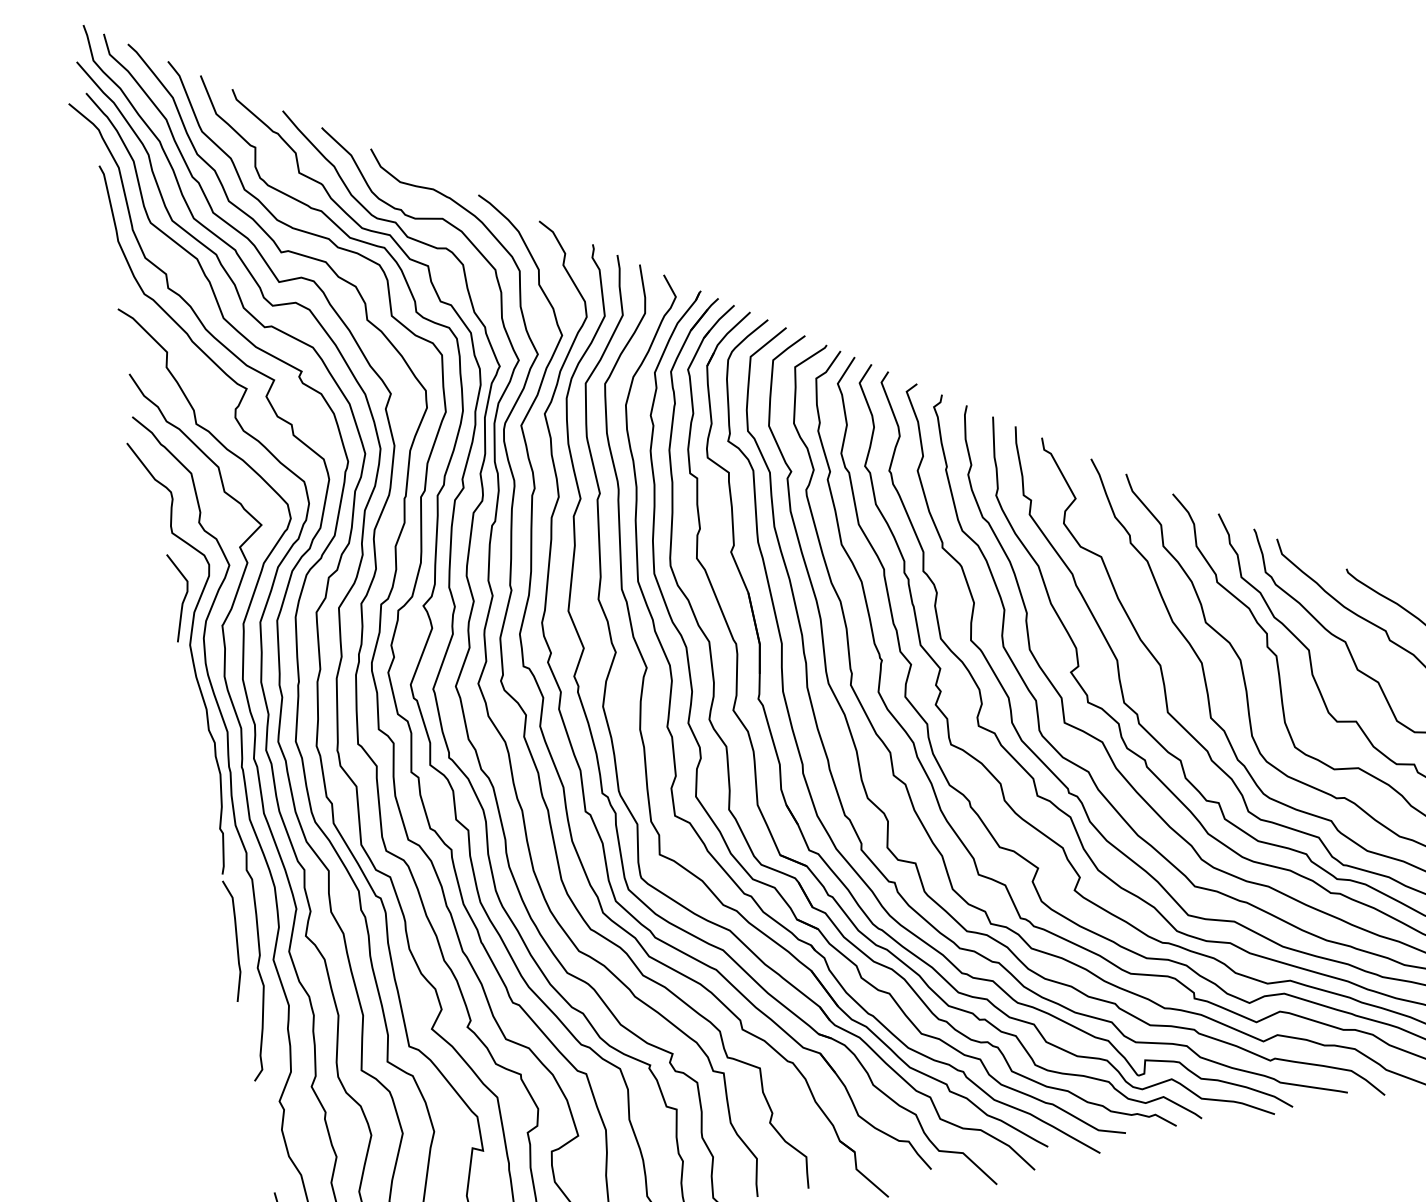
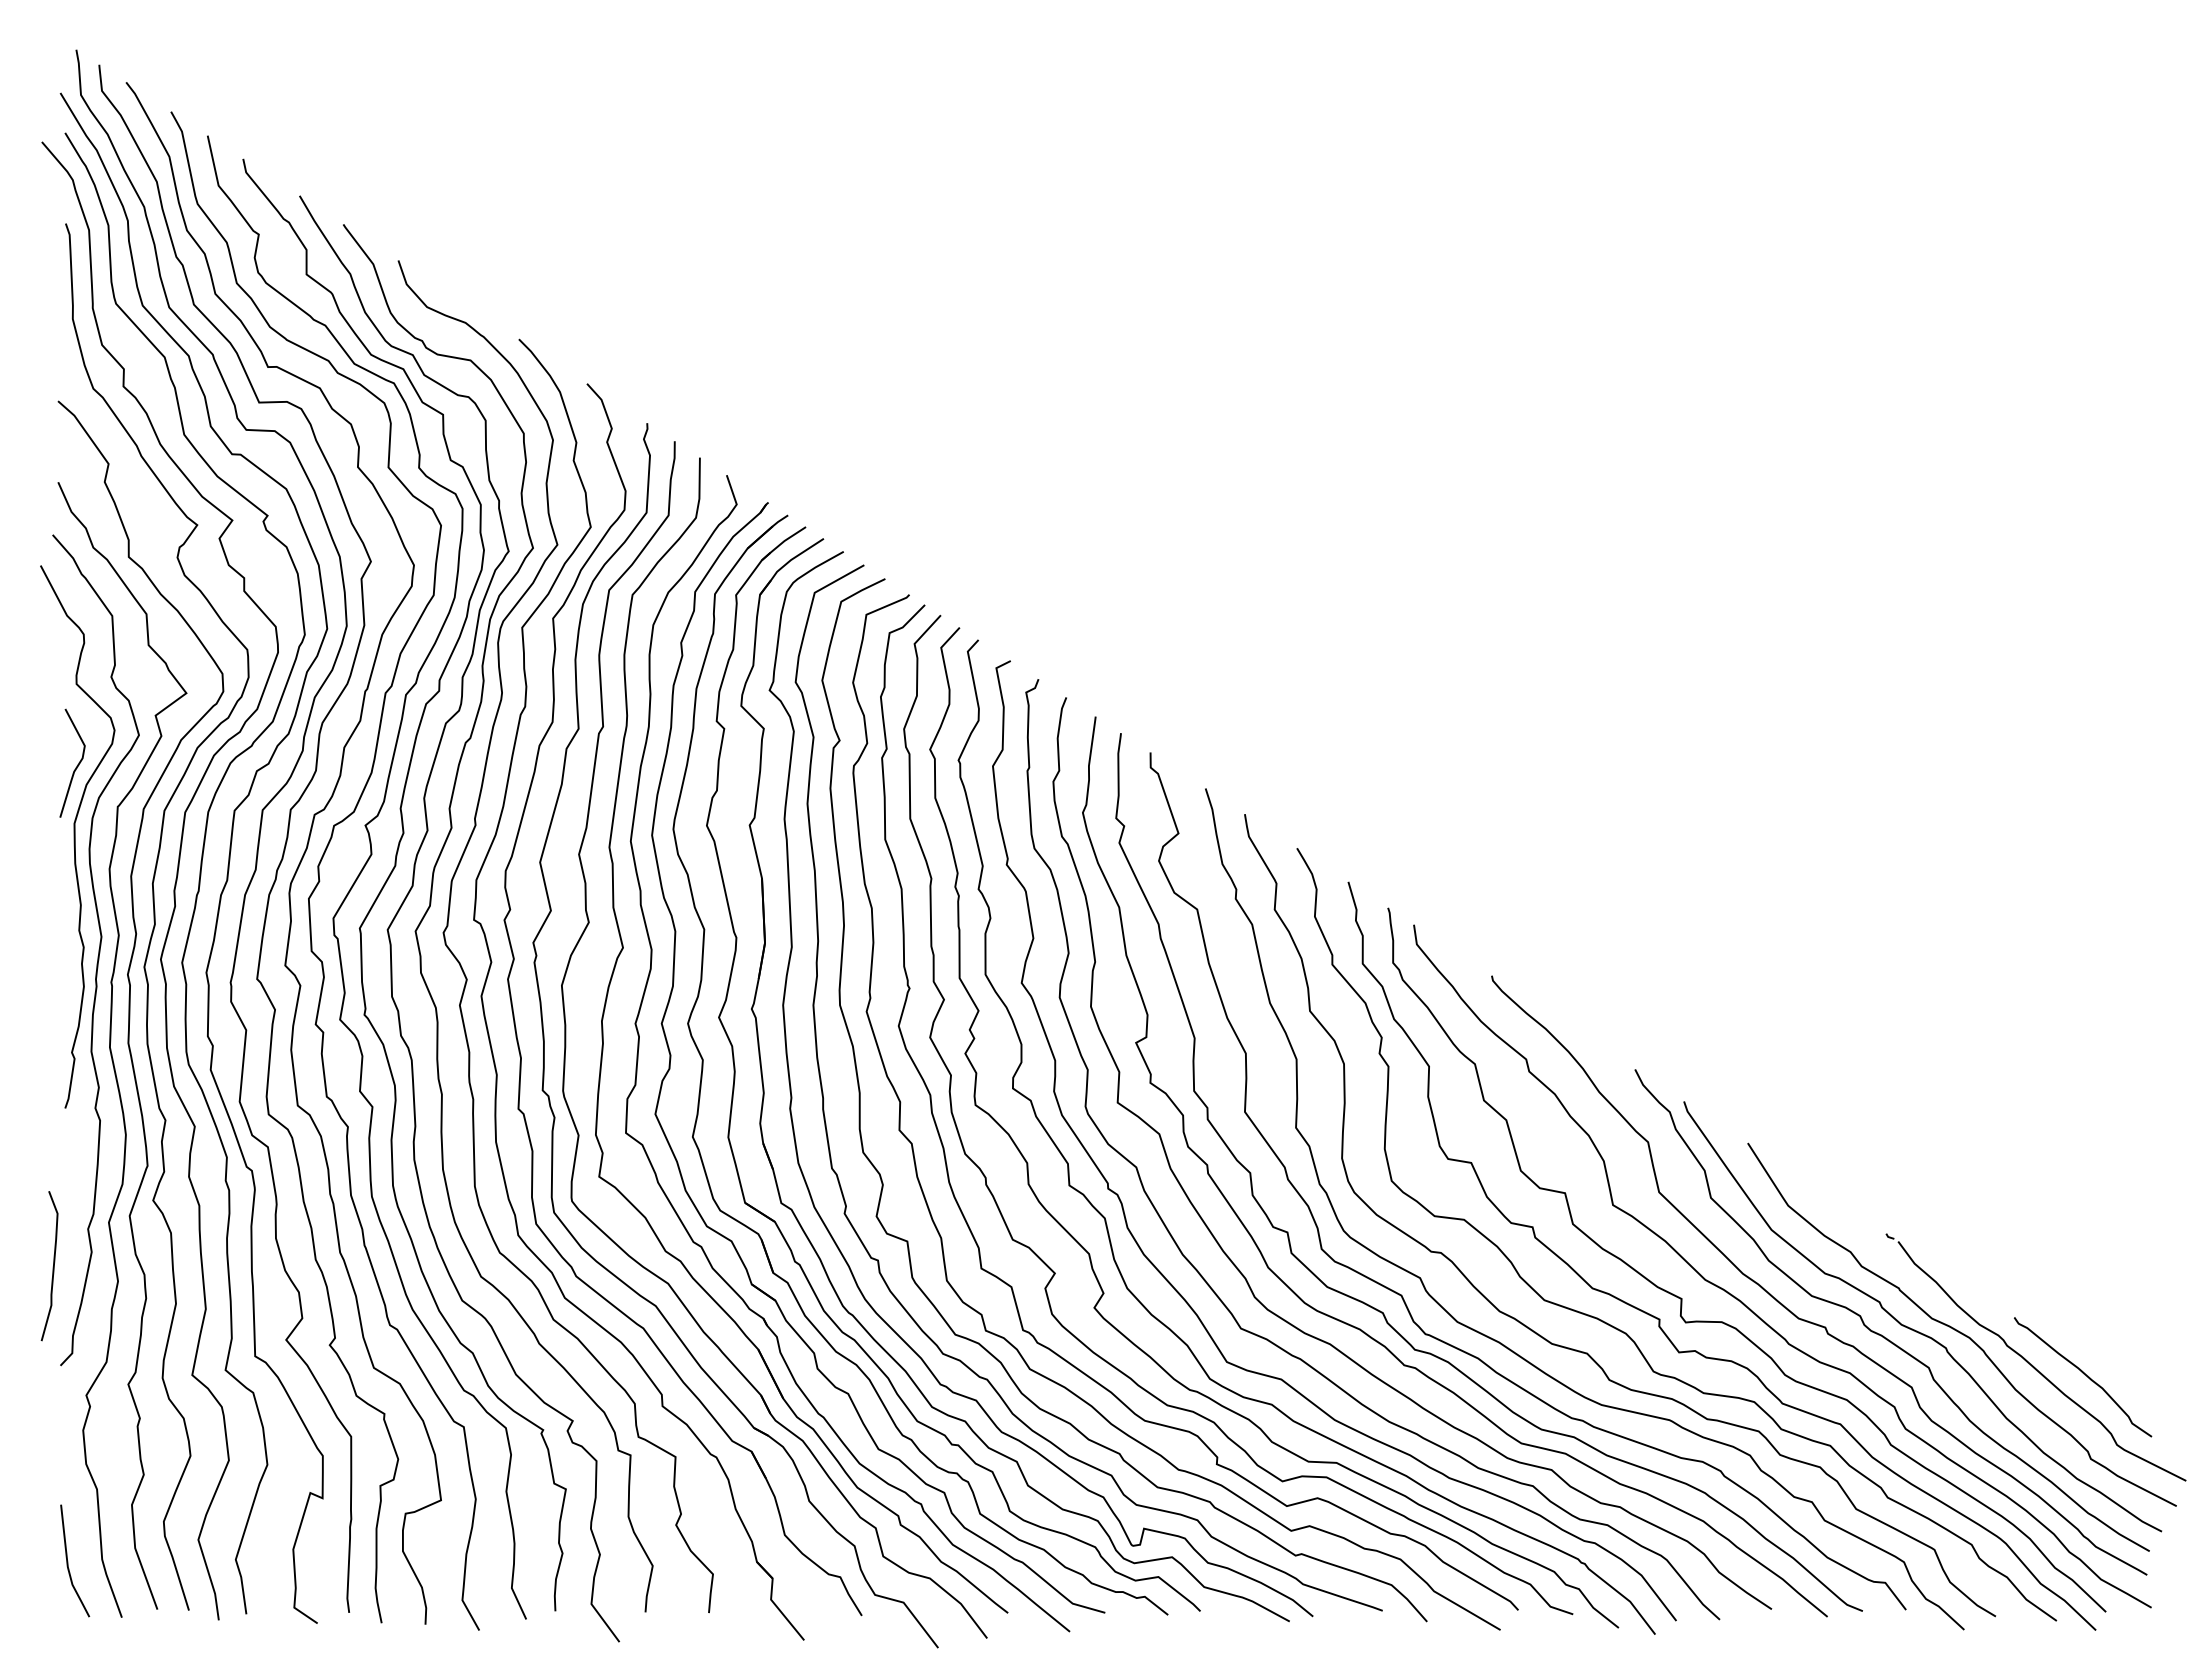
curve: (236, 941) -> (52, 1267), moved

